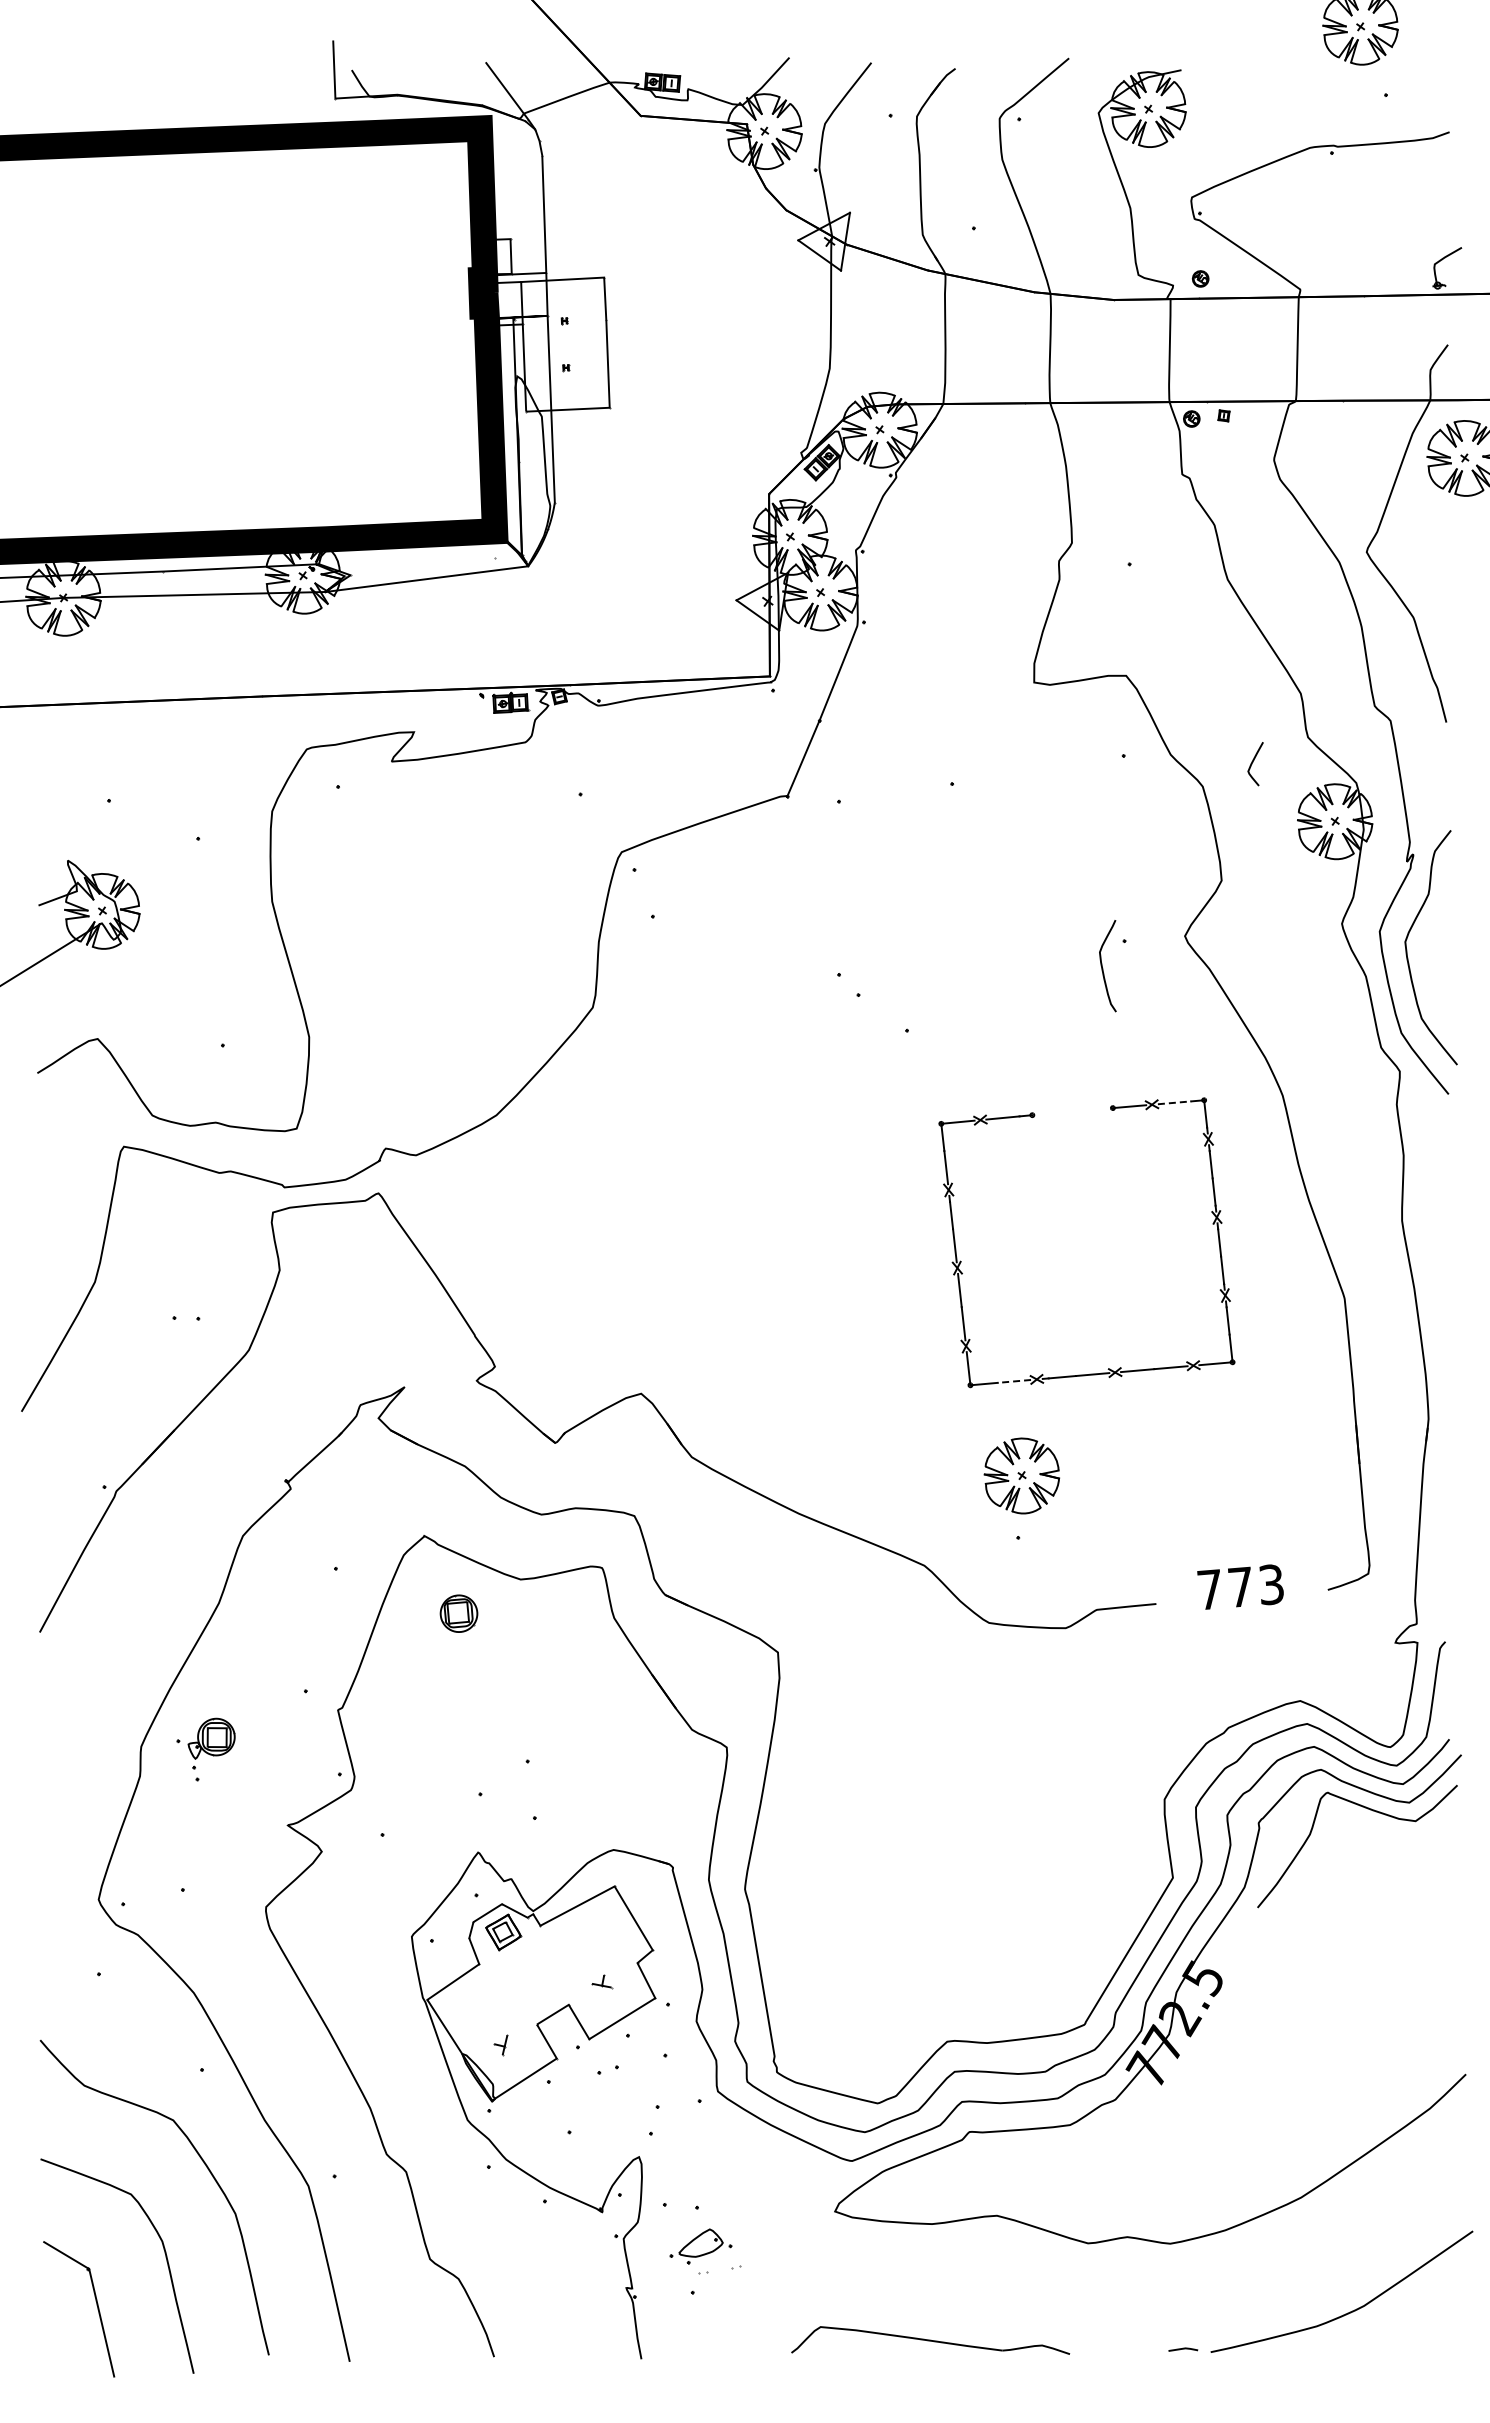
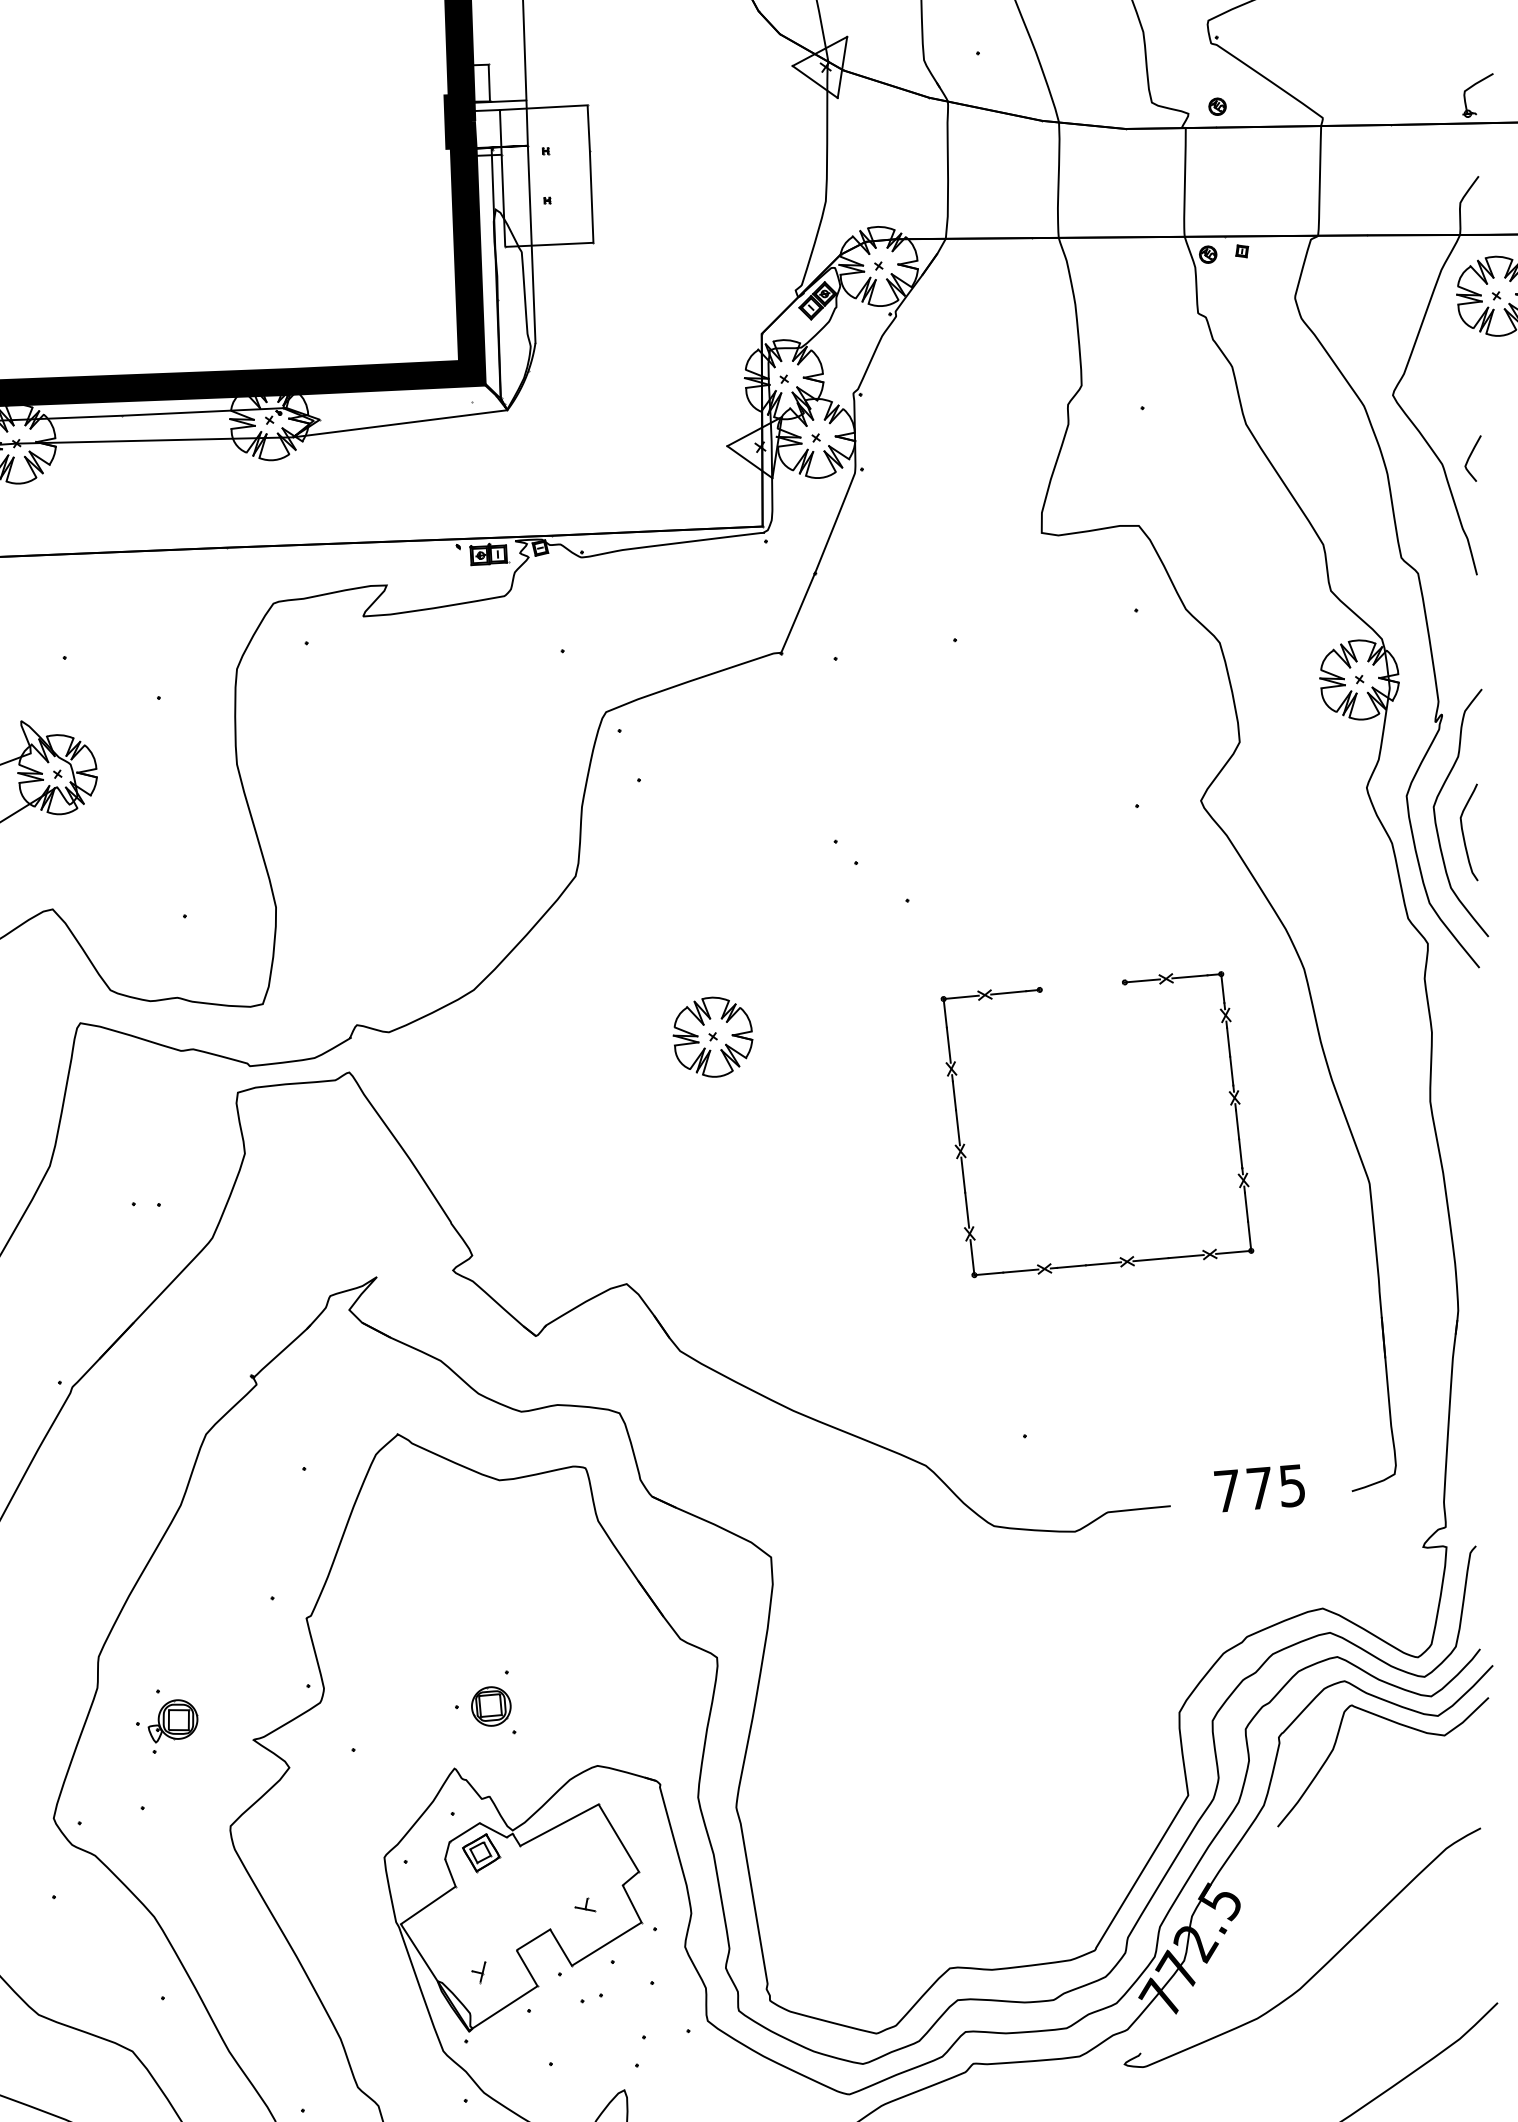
curve: (1253, 762) -> (1470, 456), moved
curve: (1103, 968) -> (1464, 834), moved
line: (1174, 1102) -> (1189, 976), dashed -> solid
line: (1014, 1381) -> (1020, 1271), dashed -> solid
part: (1021, 1475) -> (712, 1036), moved
text: (1271, 1584) -> (1292, 1485), 773 -> 775
part: (458, 1613) -> (490, 1706), moved
part: (205, 1743) -> (166, 1726), moved
curve: (1294, 2044) -> (1316, 1971), added

